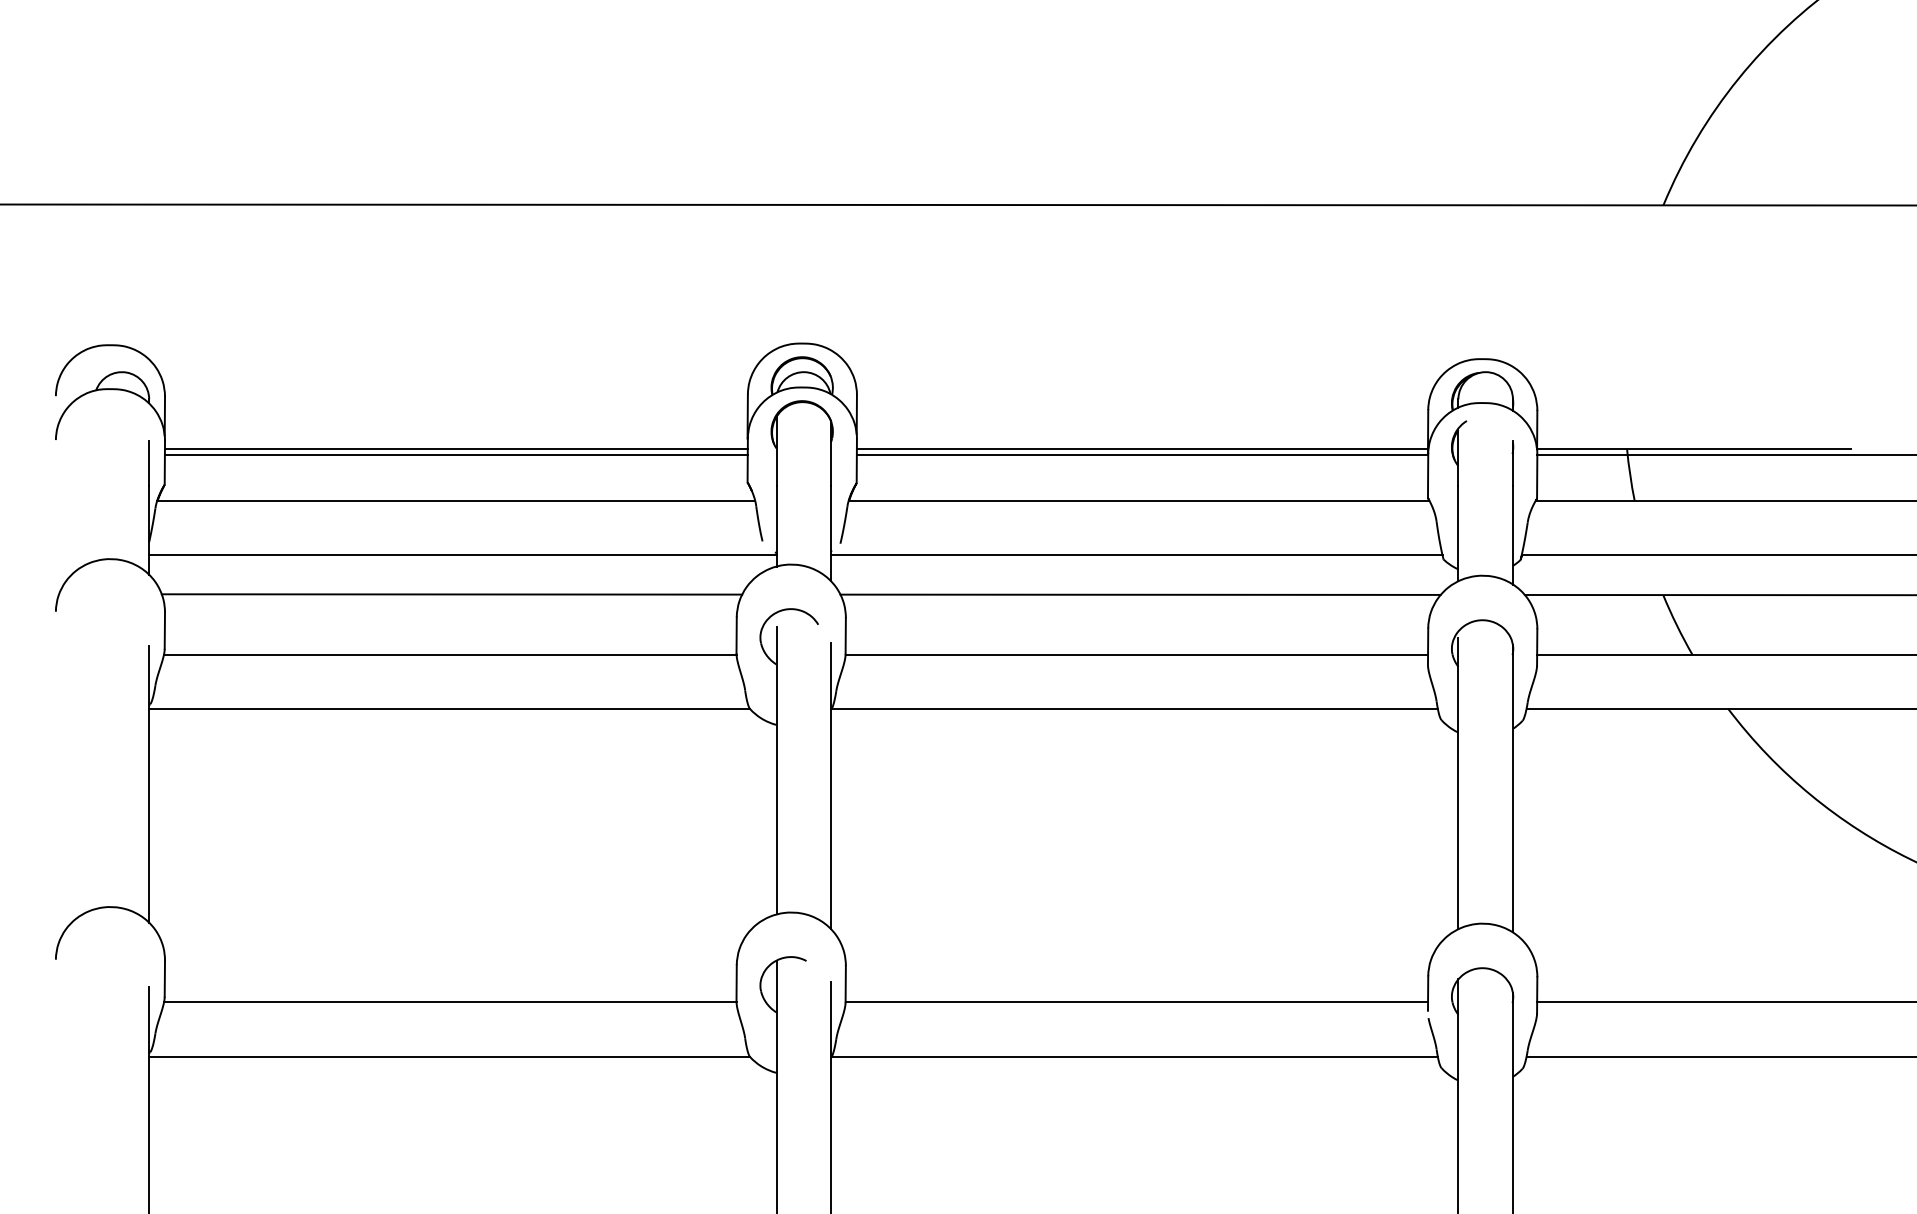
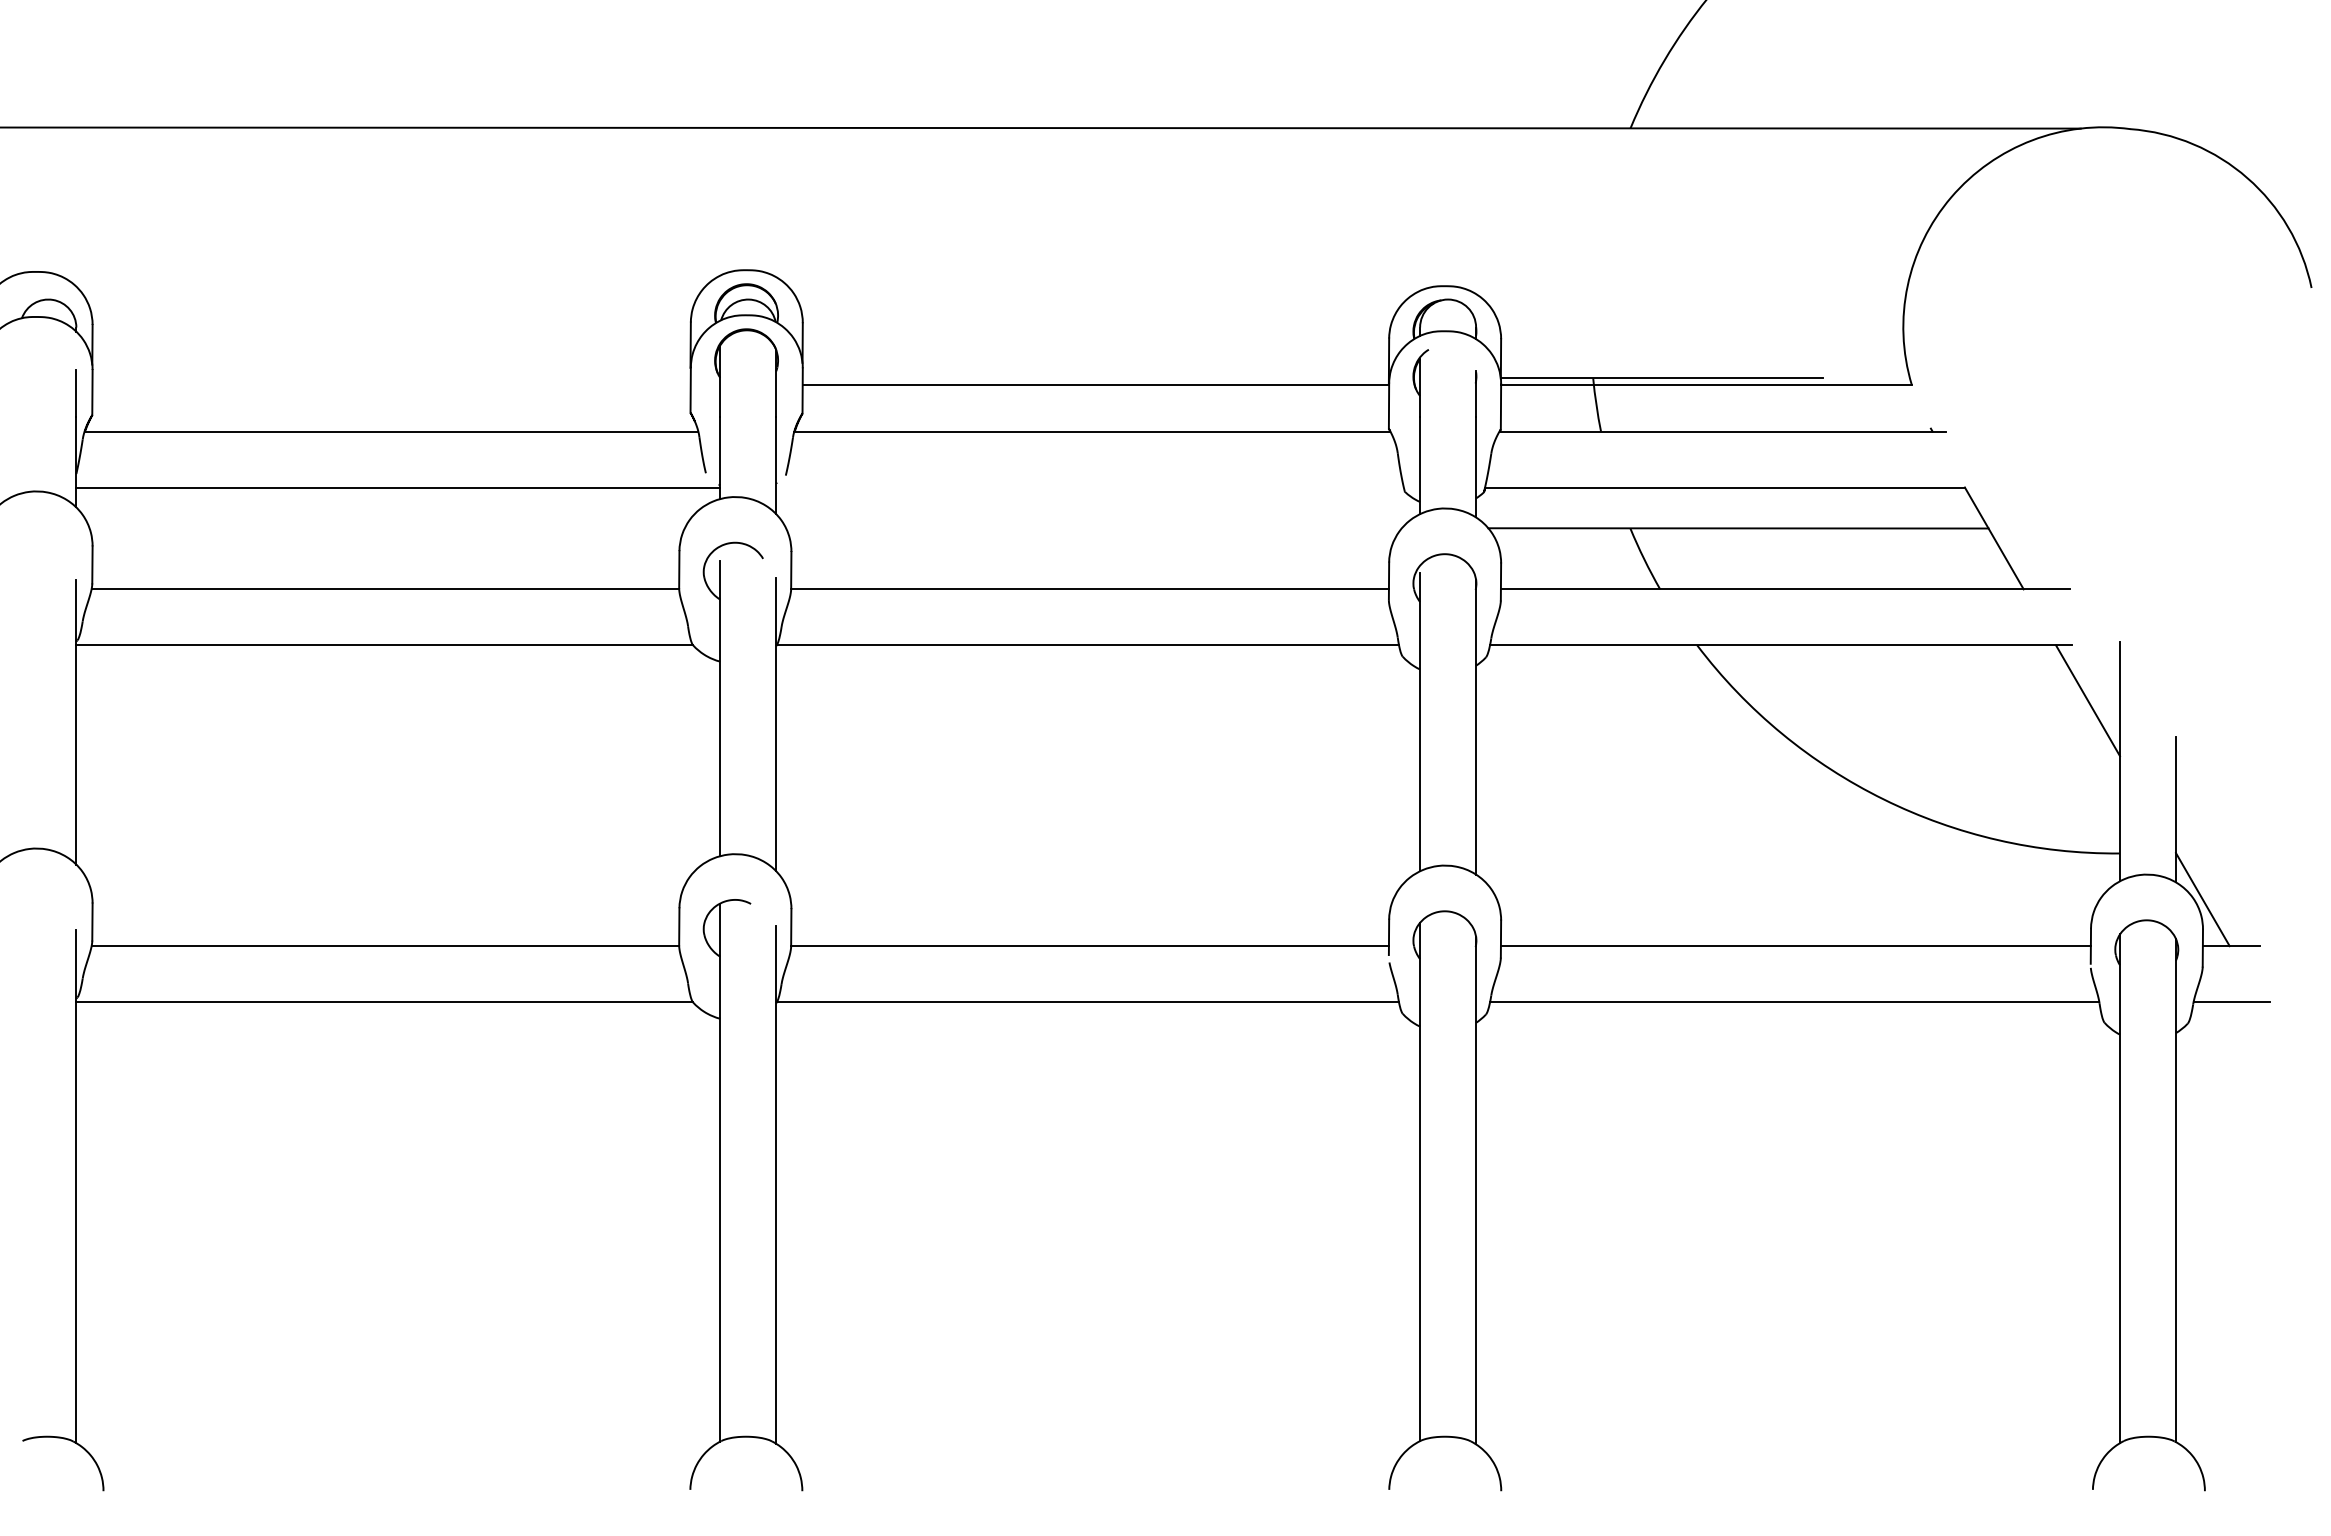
line: (456, 449) -> (391, 378), removed
line: (1142, 449) -> (1095, 378), removed
line: (456, 454) -> (391, 384), removed
line: (1136, 555) -> (1089, 487), removed
line: (451, 594) -> (386, 527), removed
line: (1140, 594) -> (1093, 527), removed

